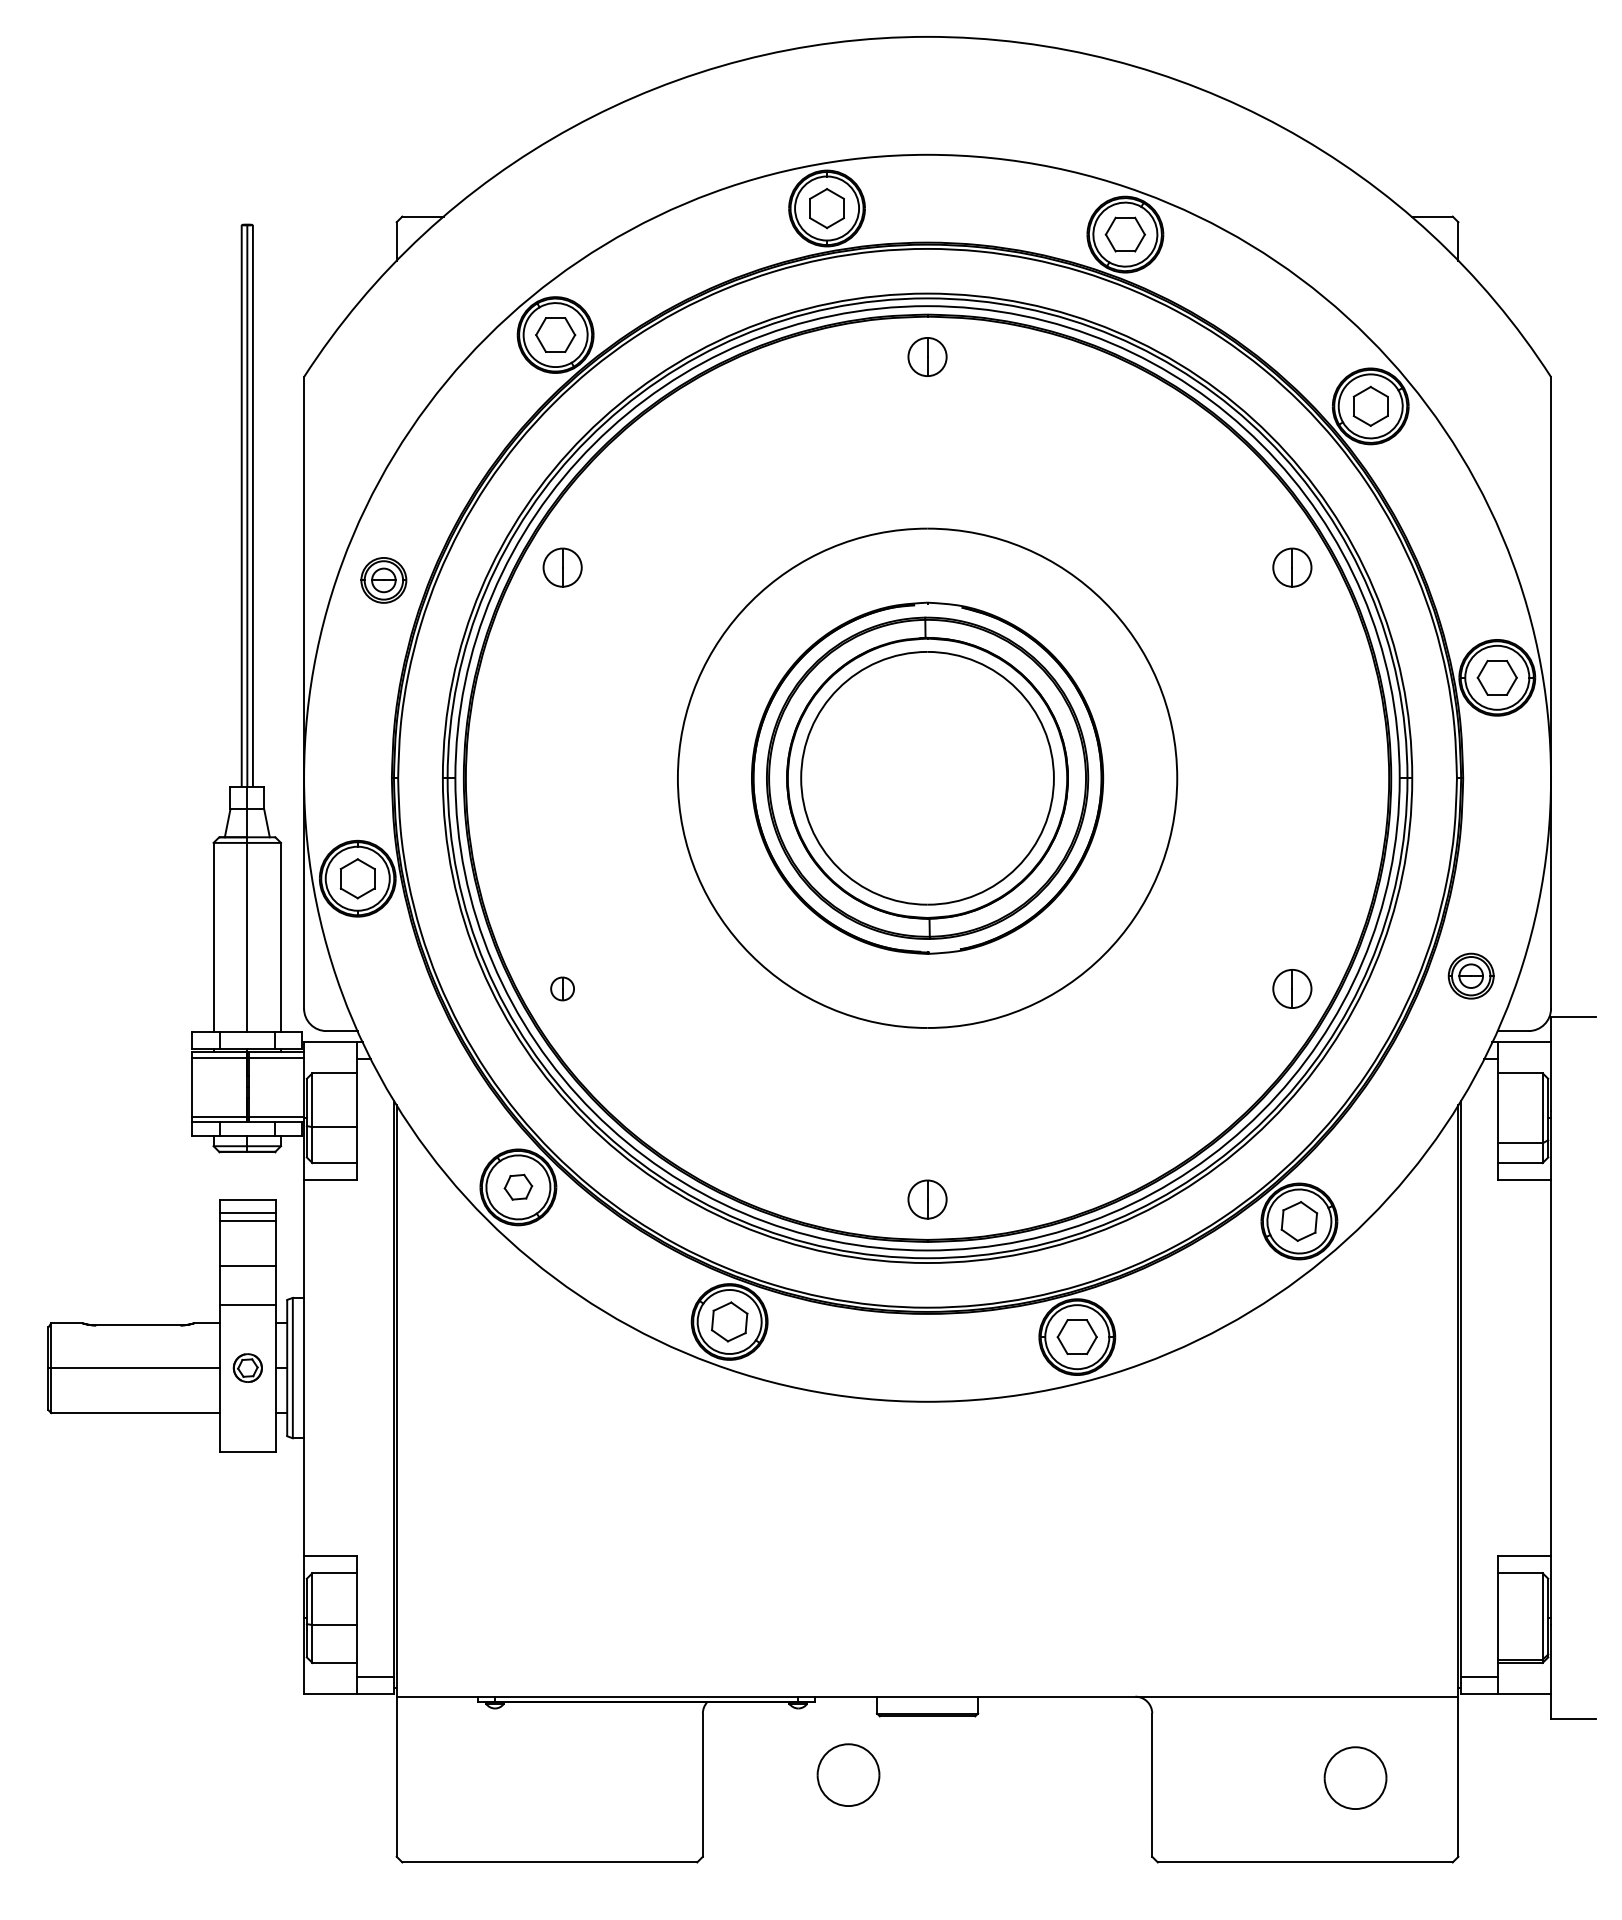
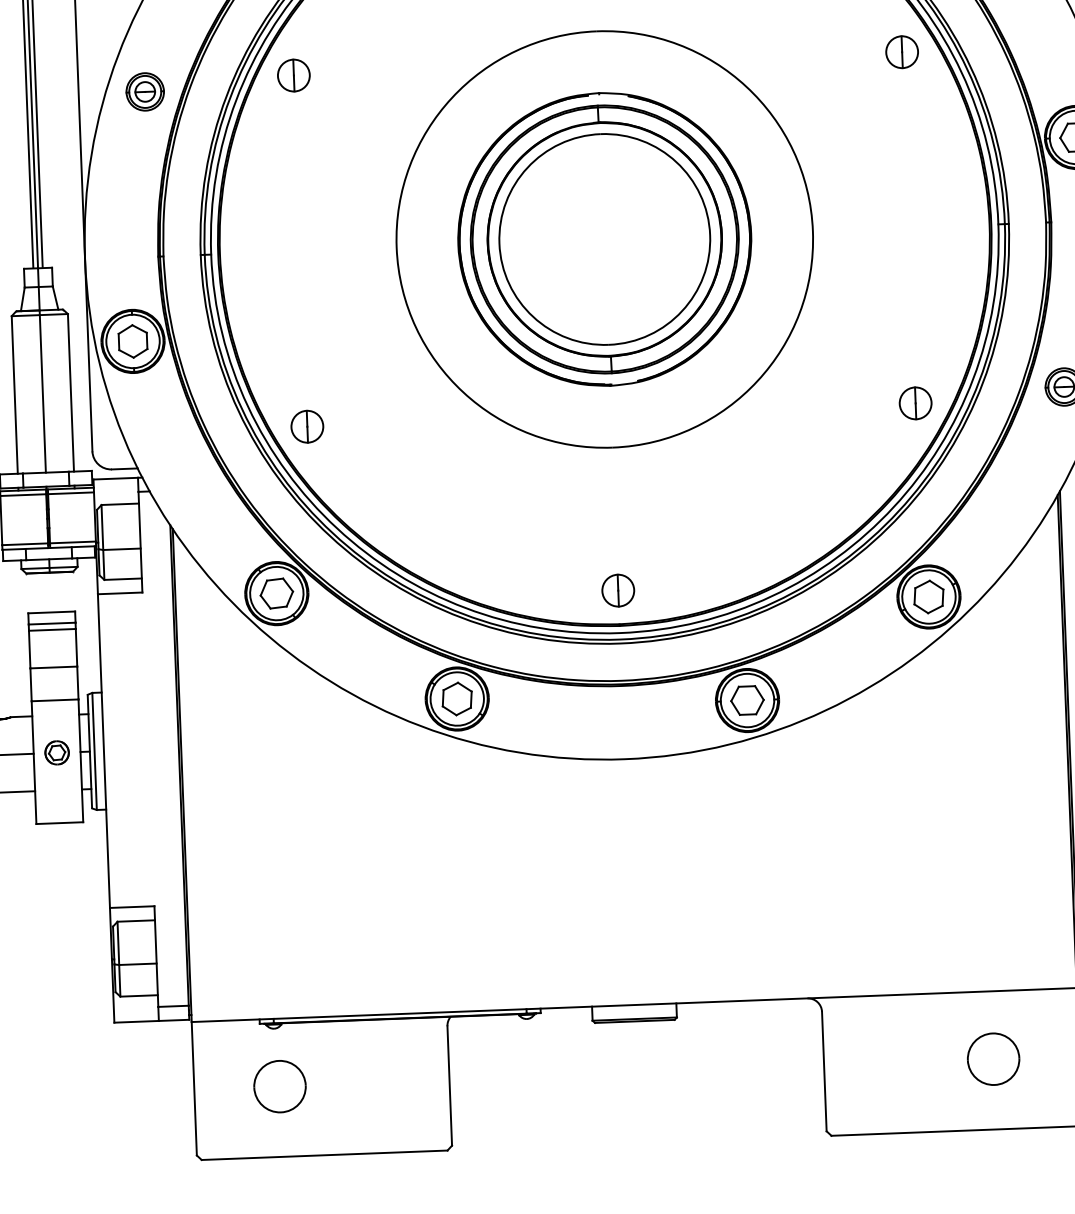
part: (562, 988) -> (307, 426), size x1.67
part: (518, 1186) -> (276, 592), size x1.43
part: (848, 1774) -> (279, 1086), moved

